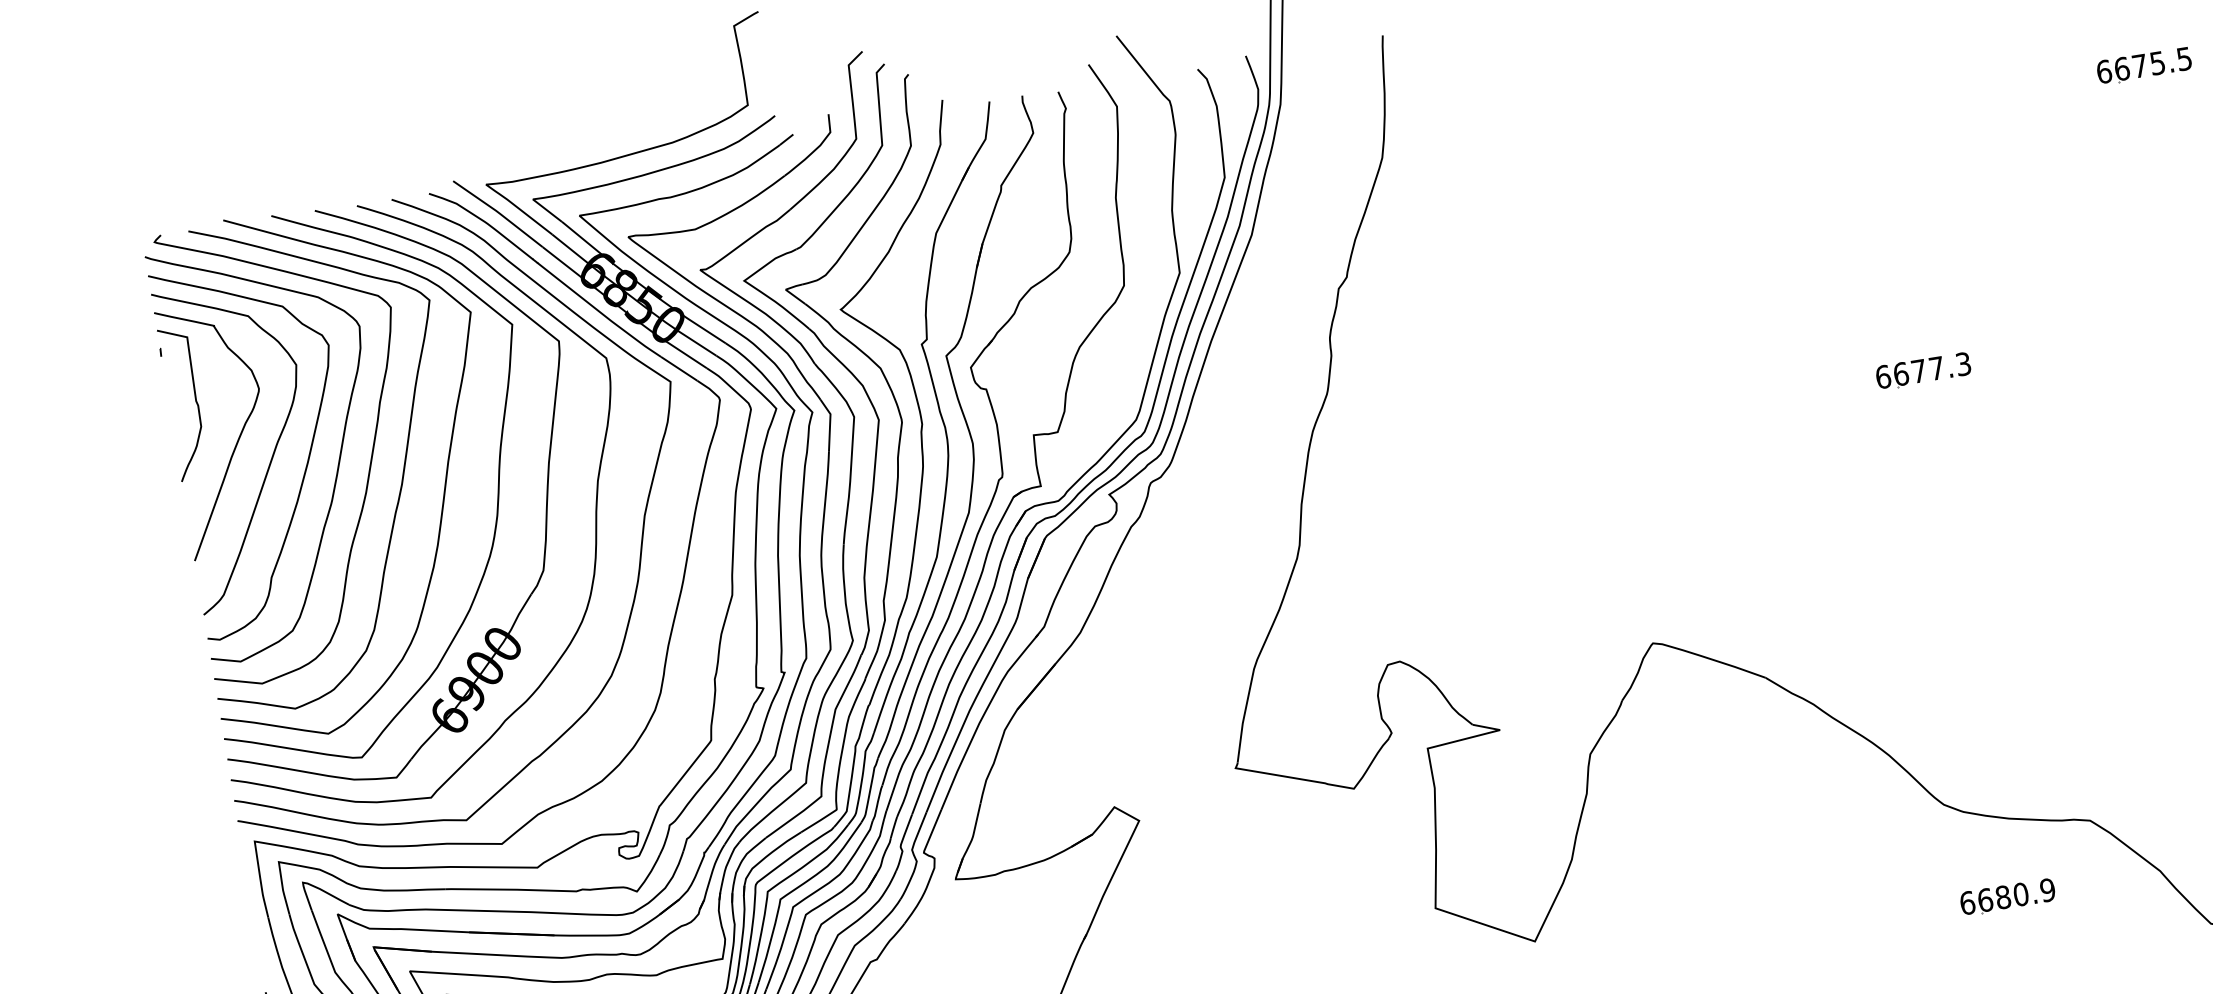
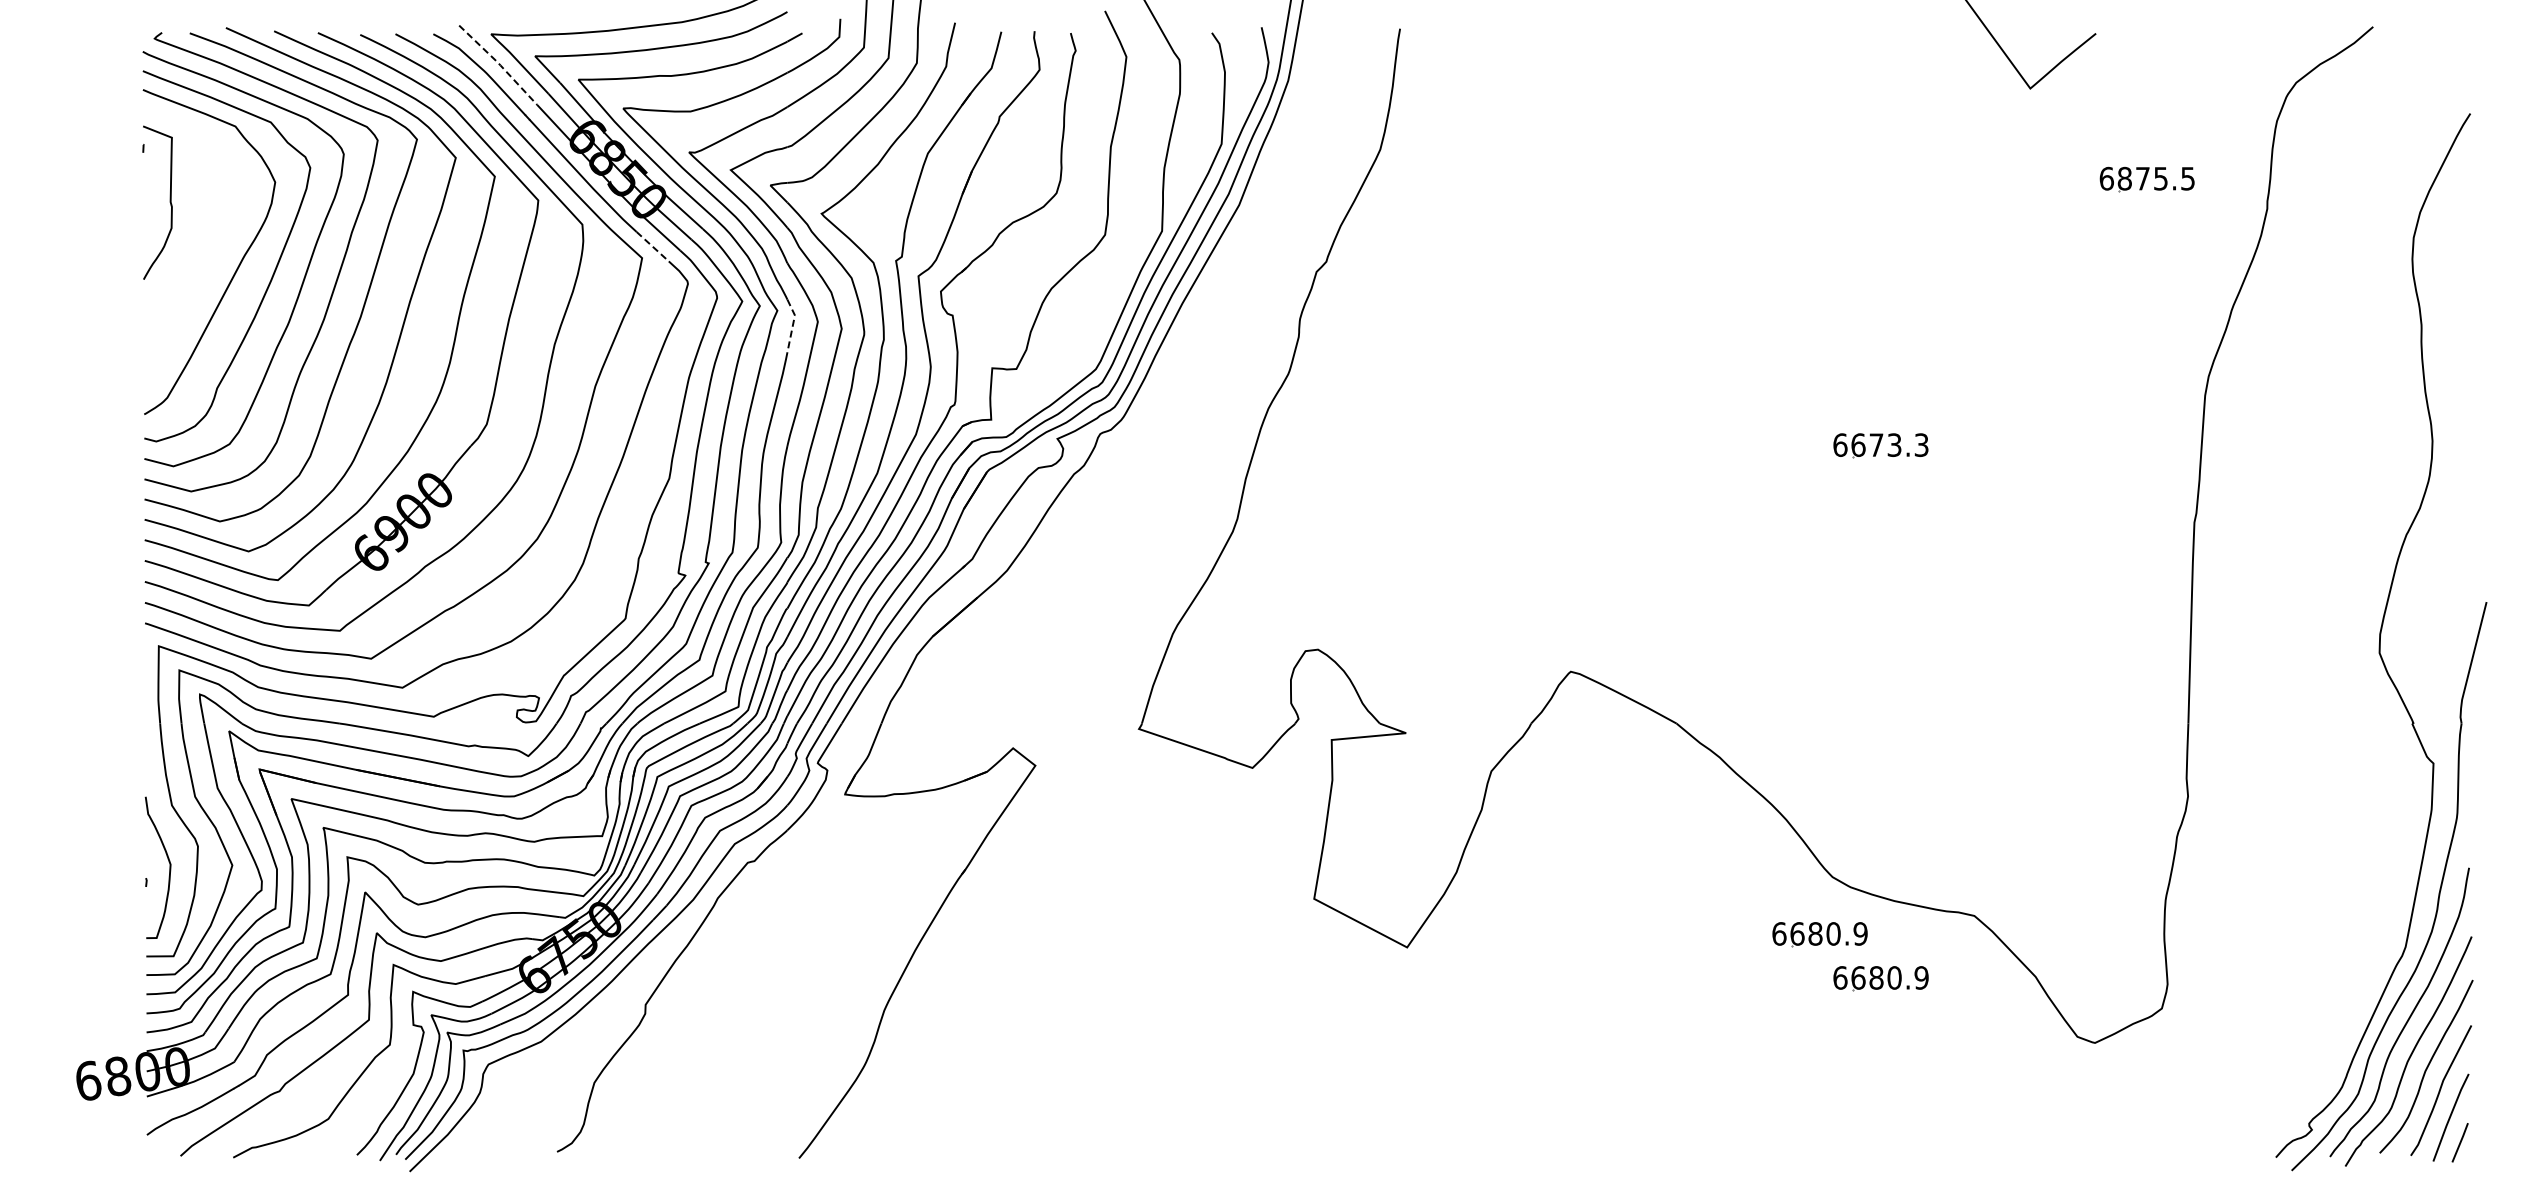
text: (2121, 68) -> (2124, 178), 6675.5 -> 6875.5
line: (499, 213) -> (499, 64), solid -> dashed
line: (678, 368) -> (652, 246), solid -> dashed
text: (1936, 368) -> (1894, 445), 6677.3 -> 6673.3
line: (829, 424) -> (792, 325), solid -> dashed
curve: (238, 437) -> (206, 244), removed
part: (1940, 863) -> (1819, 934), added

